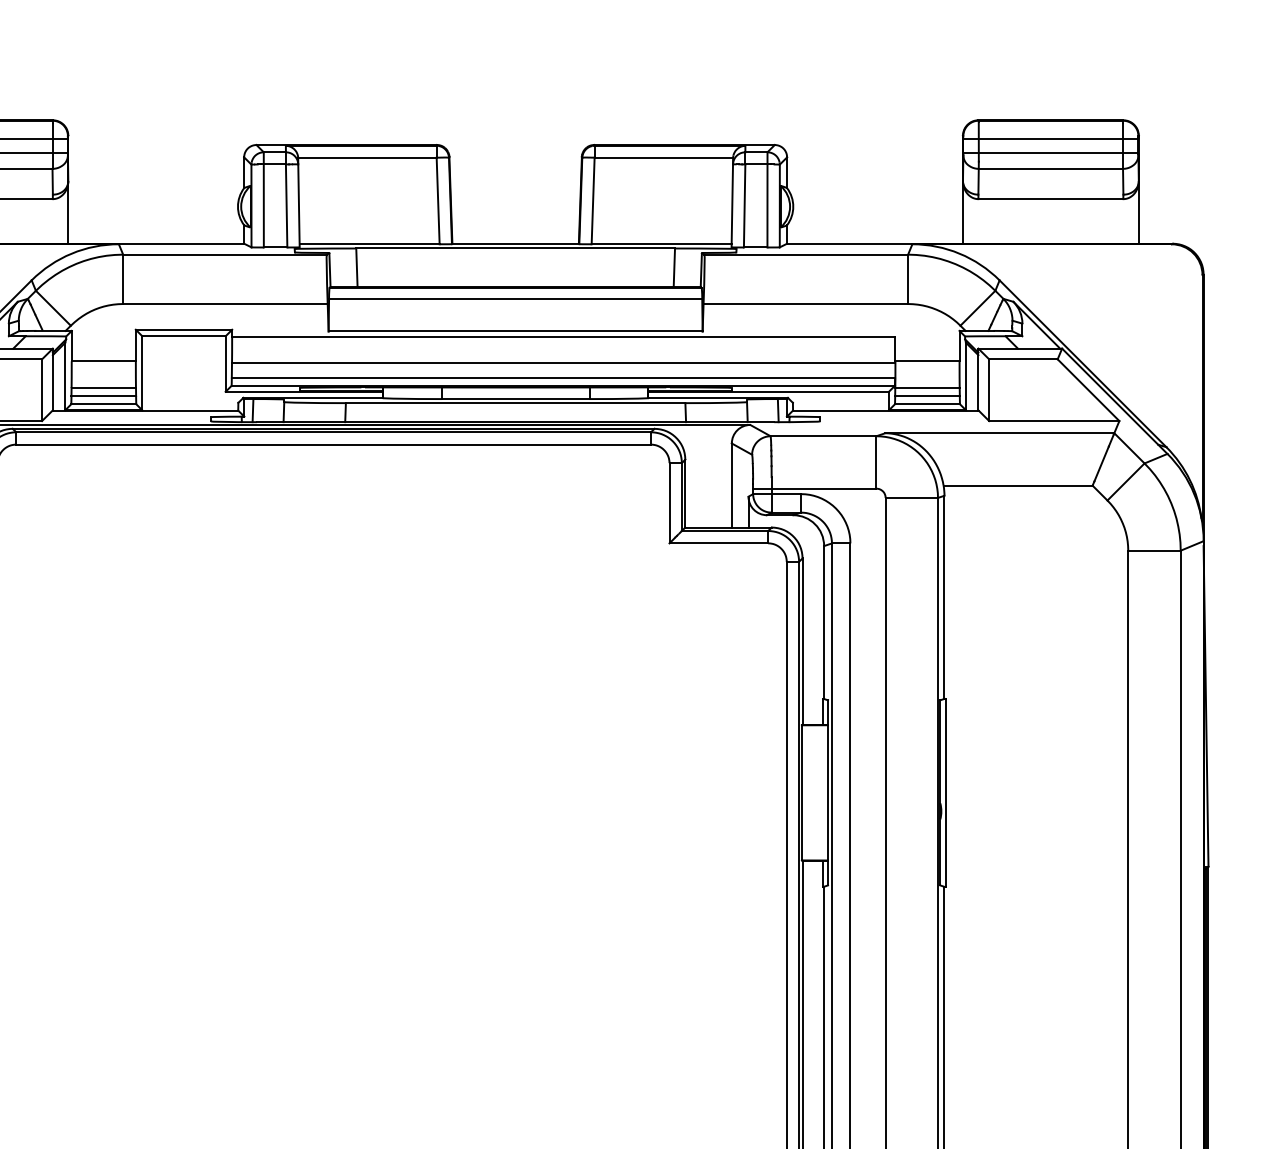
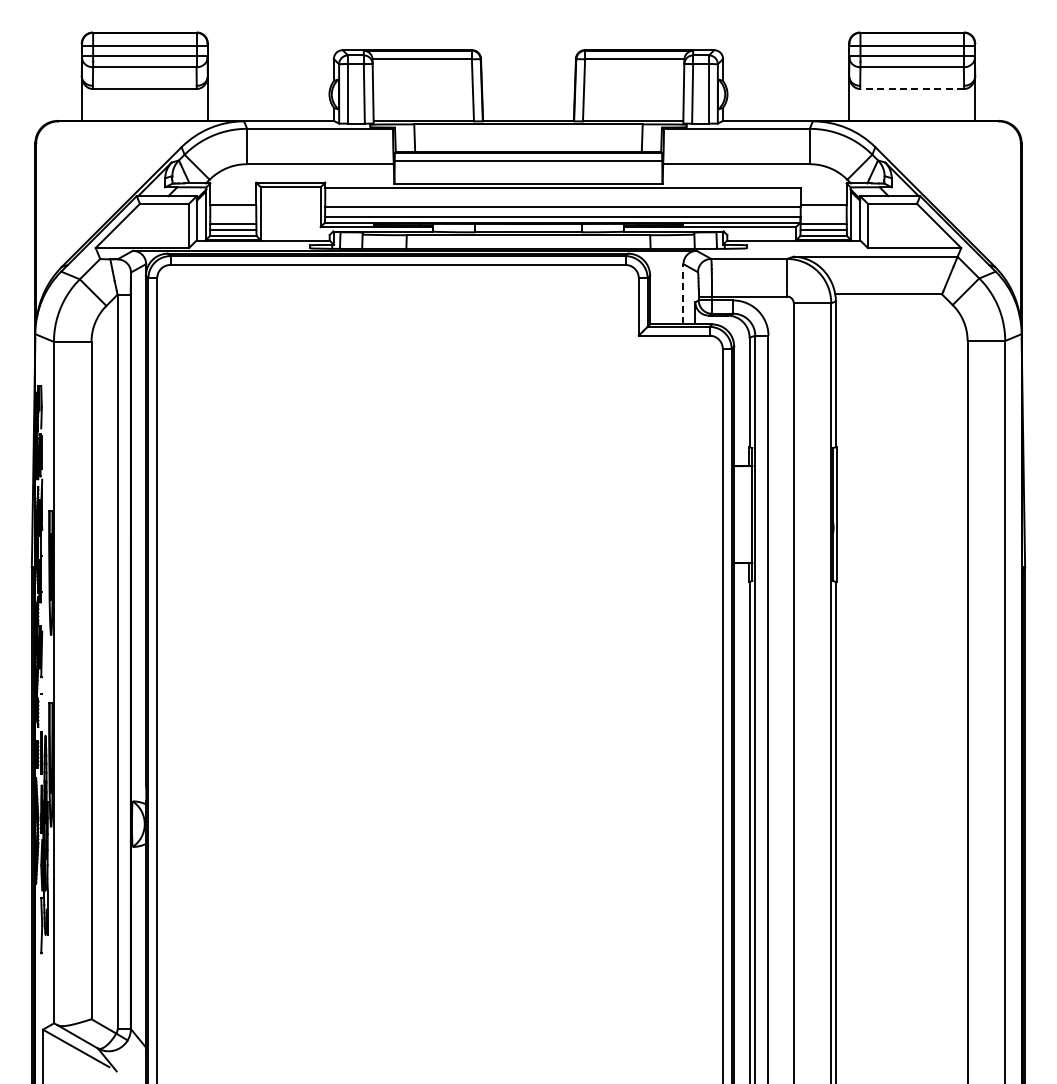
line: (1051, 198) -> (912, 88), solid -> dashed
line: (731, 484) -> (683, 293), solid -> dashed

